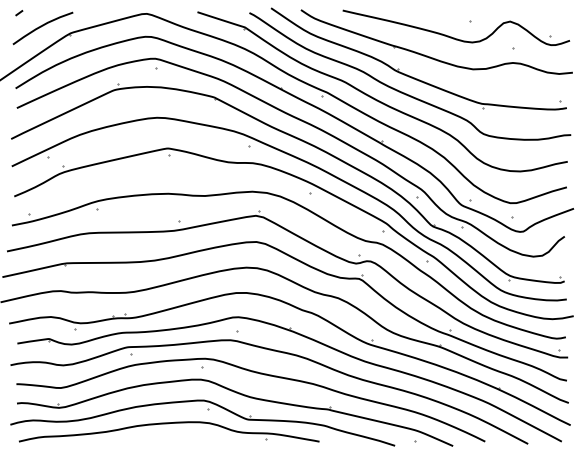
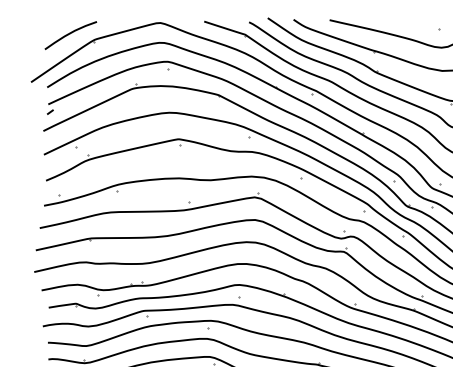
line: (19, 13) -> (50, 112), moved

